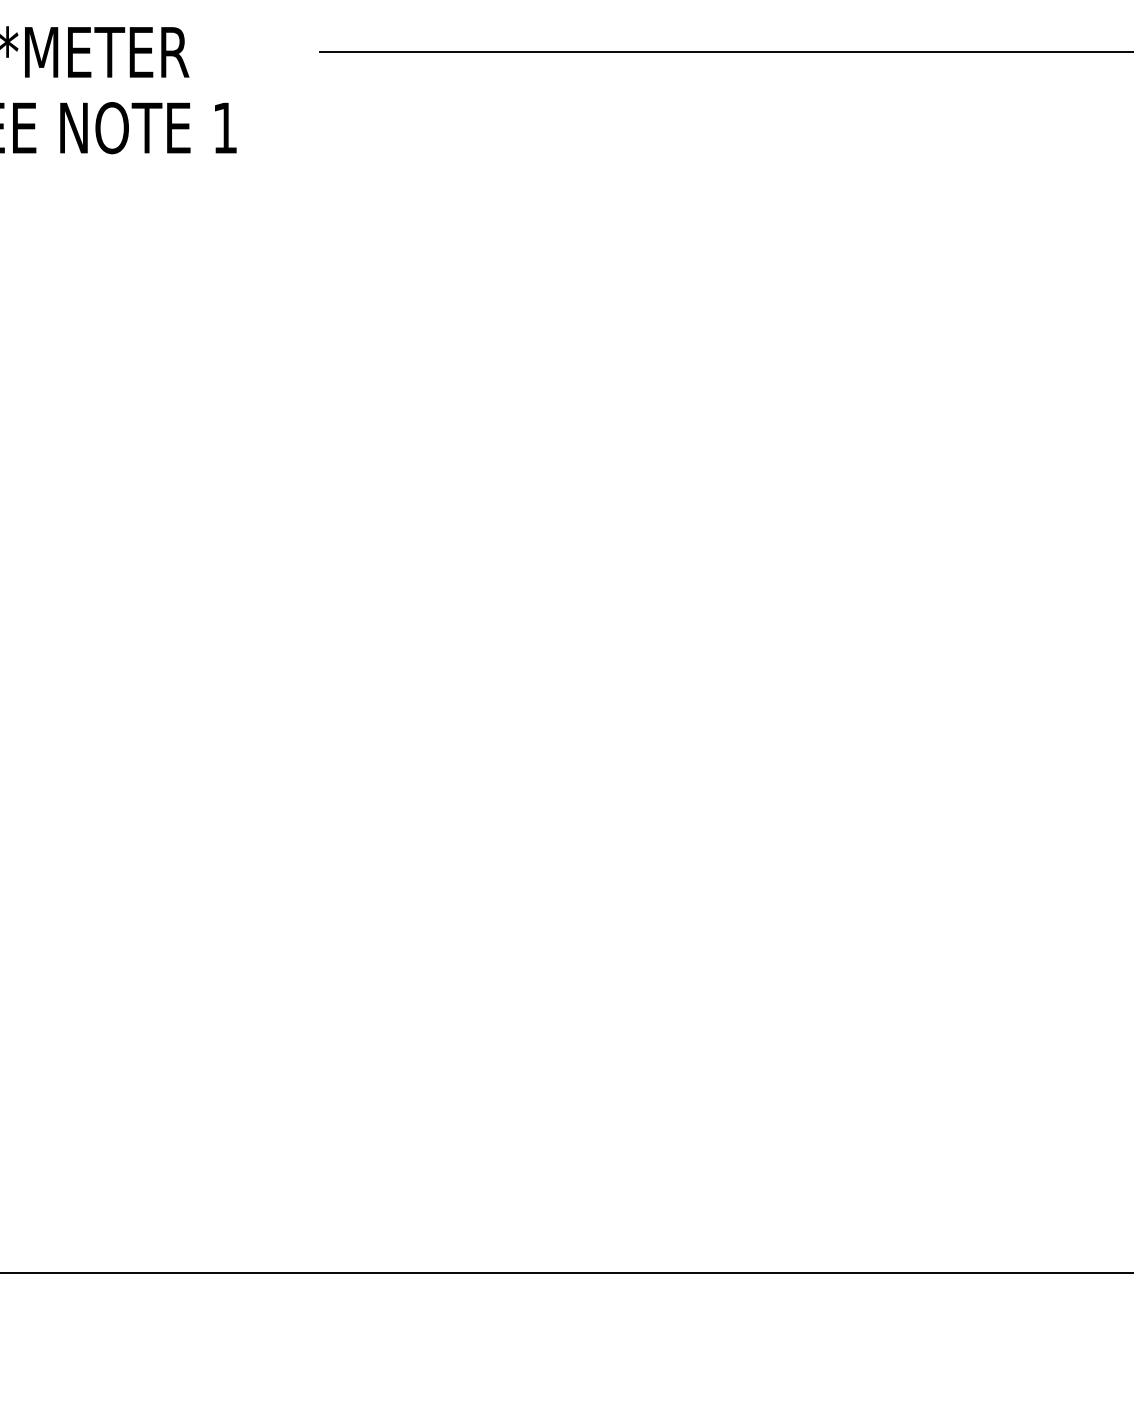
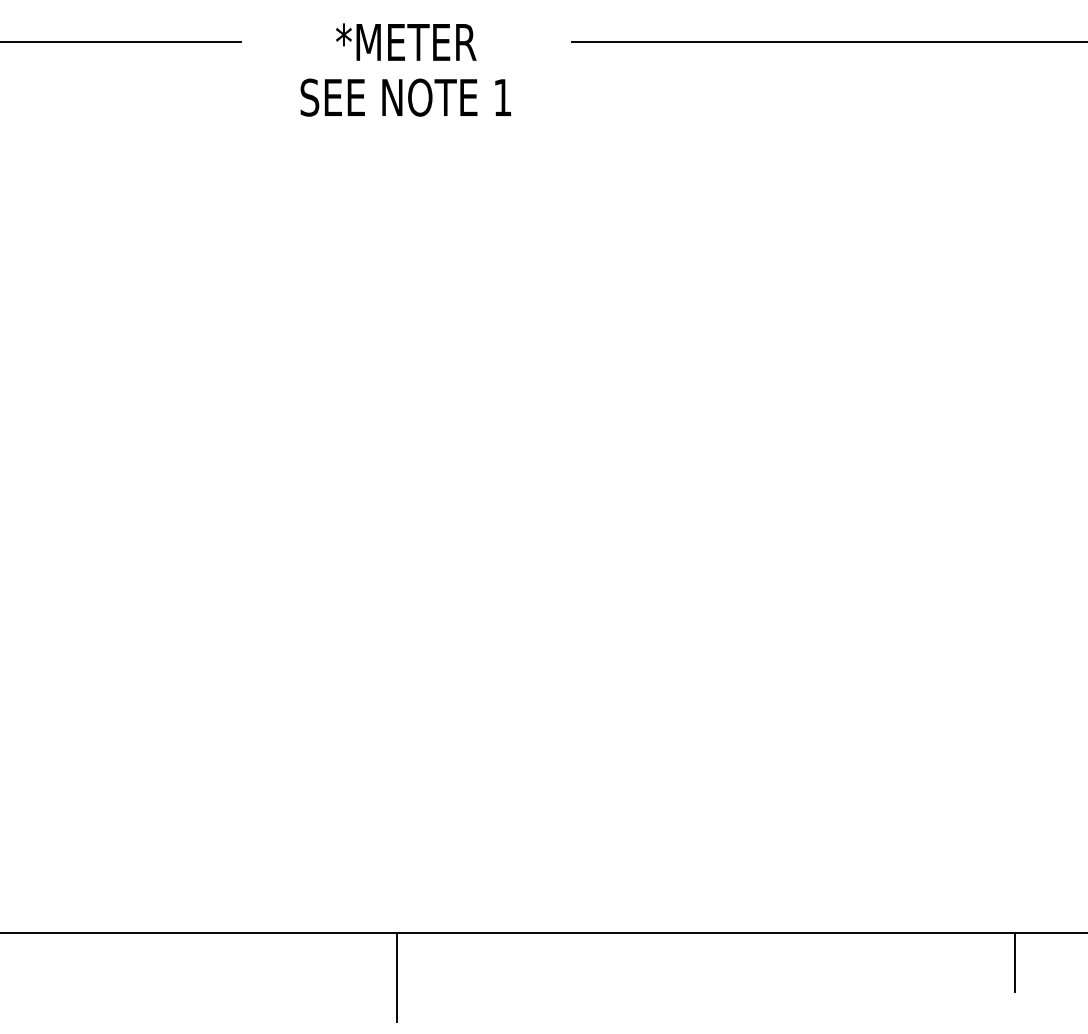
line: (927, 1313) -> (1015, 962), added
line: (79, 1333) -> (396, 977), added

